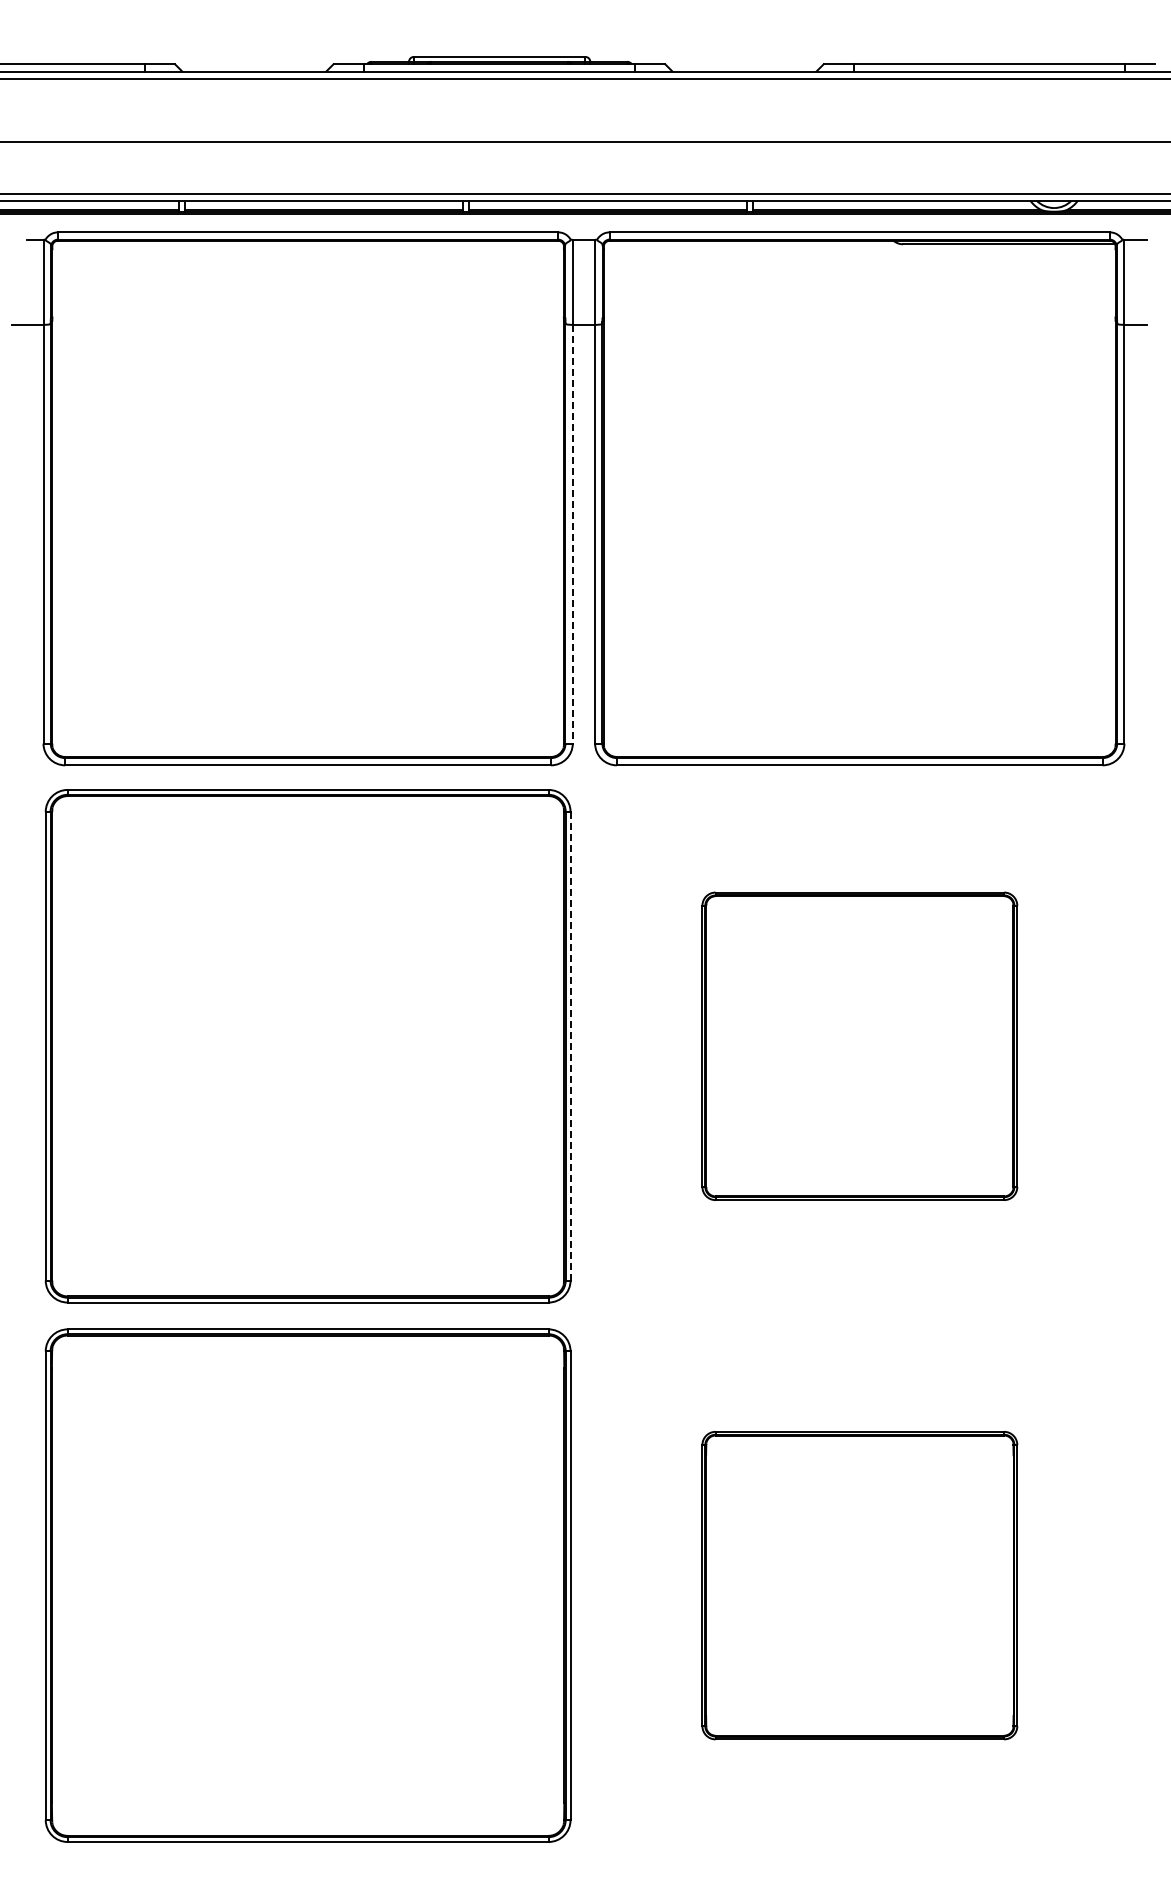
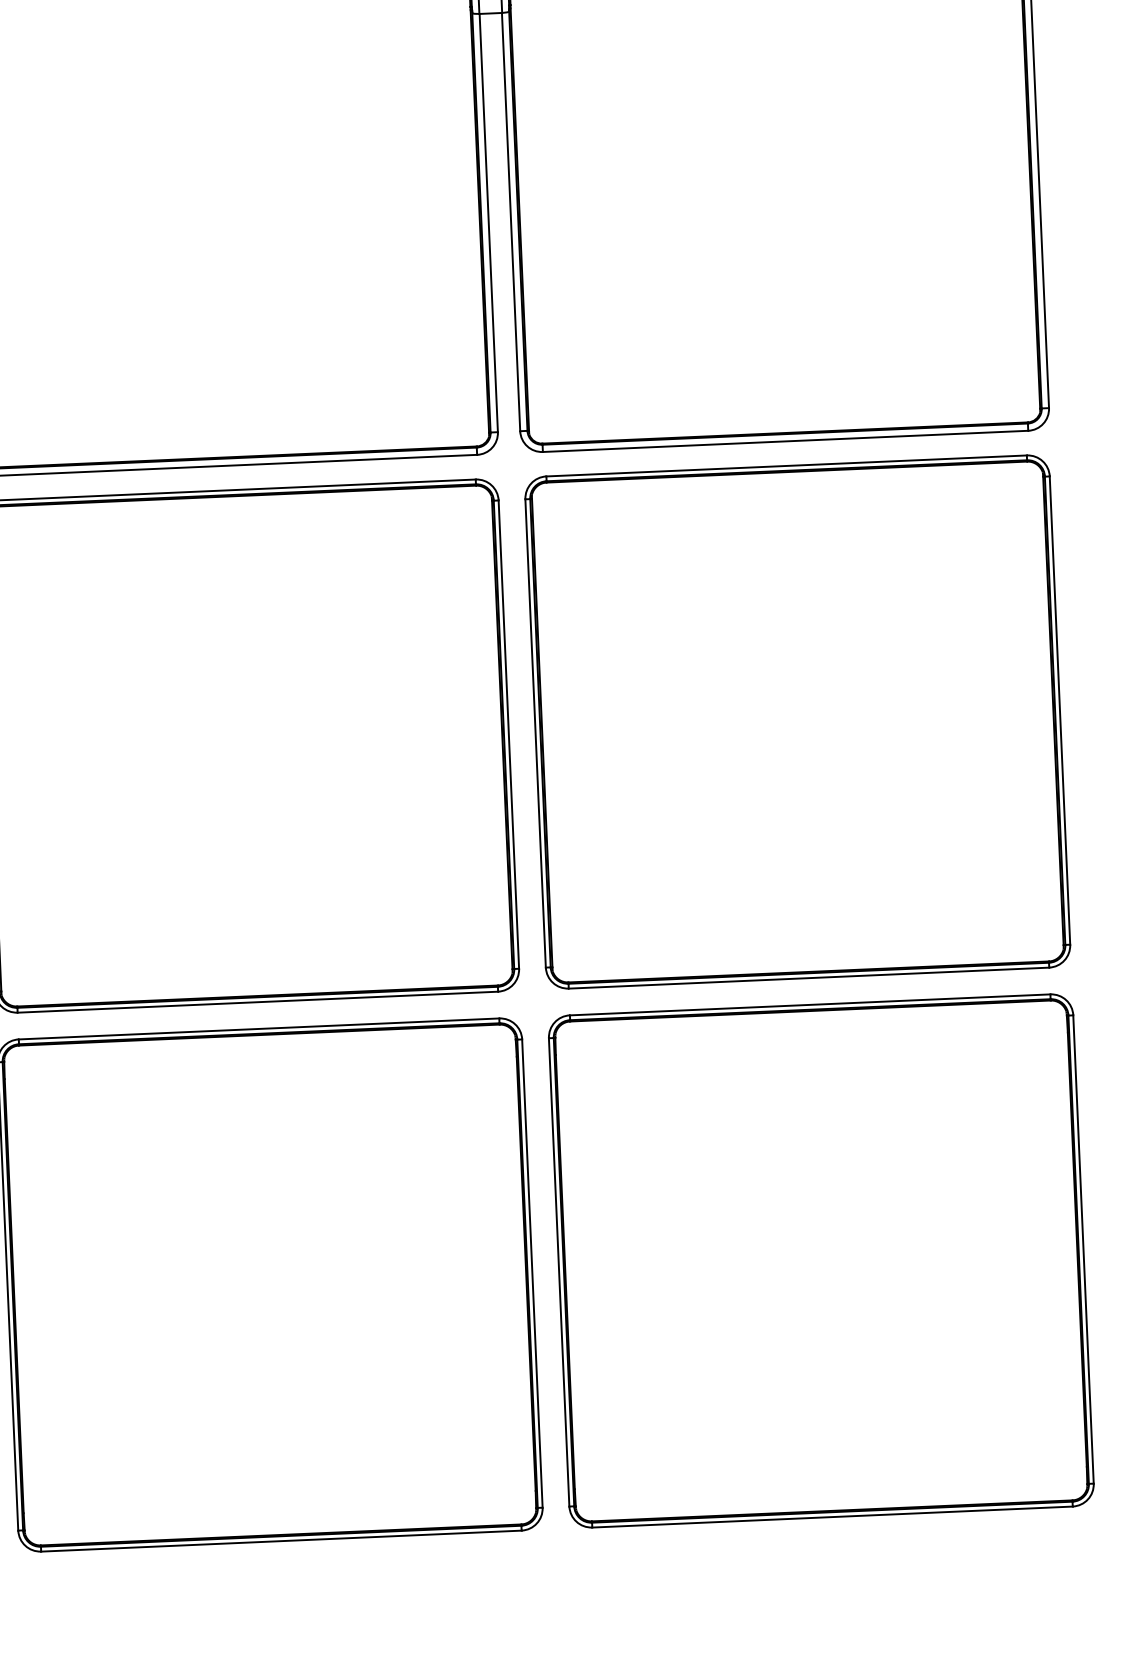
line: (572, 534) -> (488, 223), dashed -> solid
line: (570, 1046) -> (508, 734), dashed -> solid
part: (859, 1046) -> (797, 722), size x1.67
part: (859, 1585) -> (821, 1260), size x1.67

